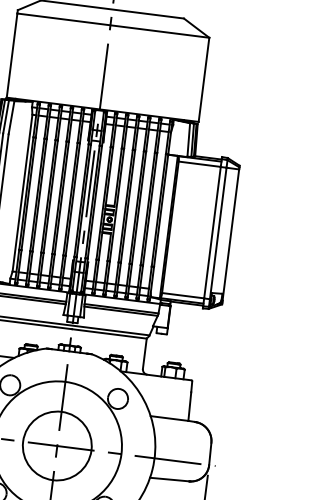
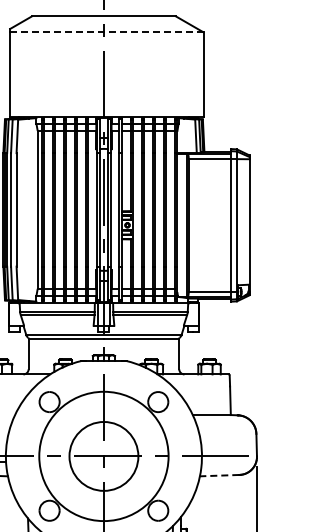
line: (112, 25) -> (106, 32), solid -> dashed
line: (169, 479) -> (219, 475), solid -> dashed

